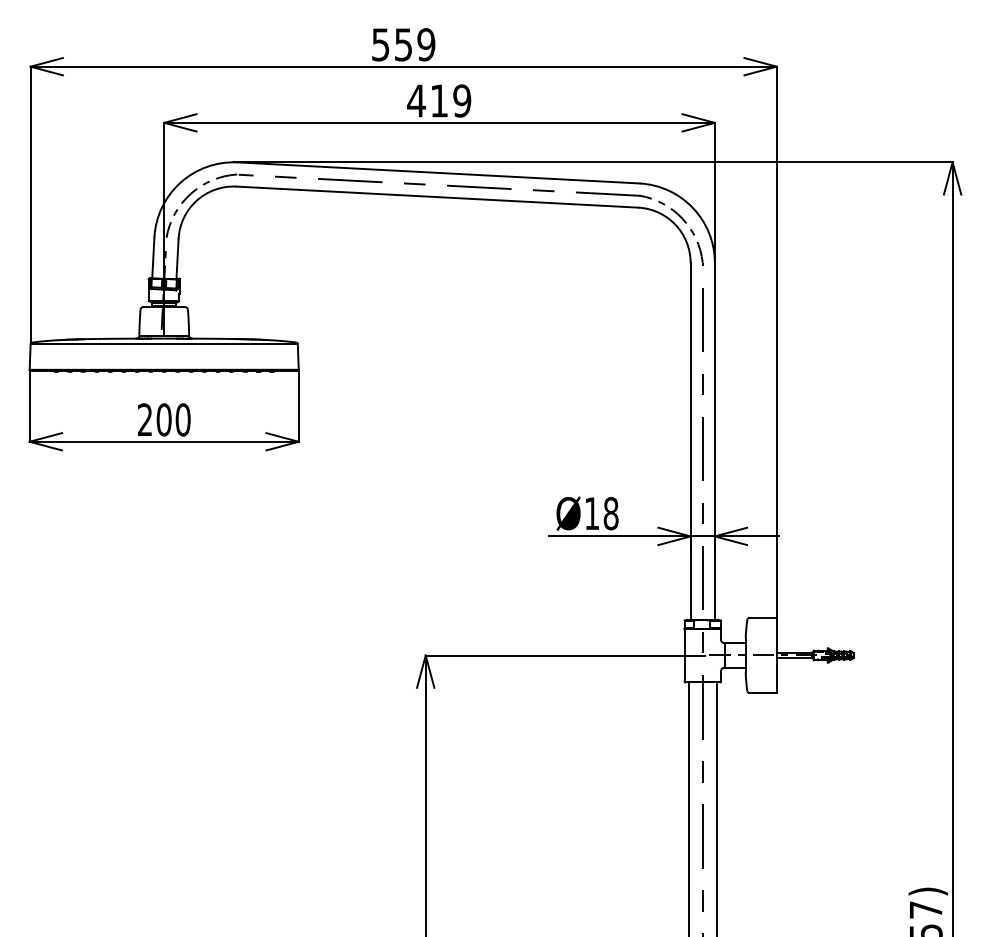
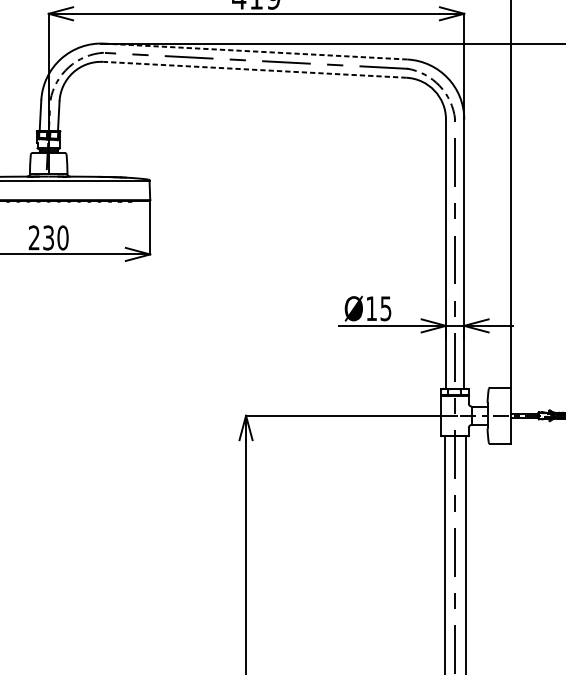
line: (438, 172) -> (255, 51), solid -> dashed
line: (436, 197) -> (254, 70), solid -> dashed
text: (163, 419) -> (48, 237), 200 -> 230
text: (610, 513) -> (385, 308), 18 -> 15

